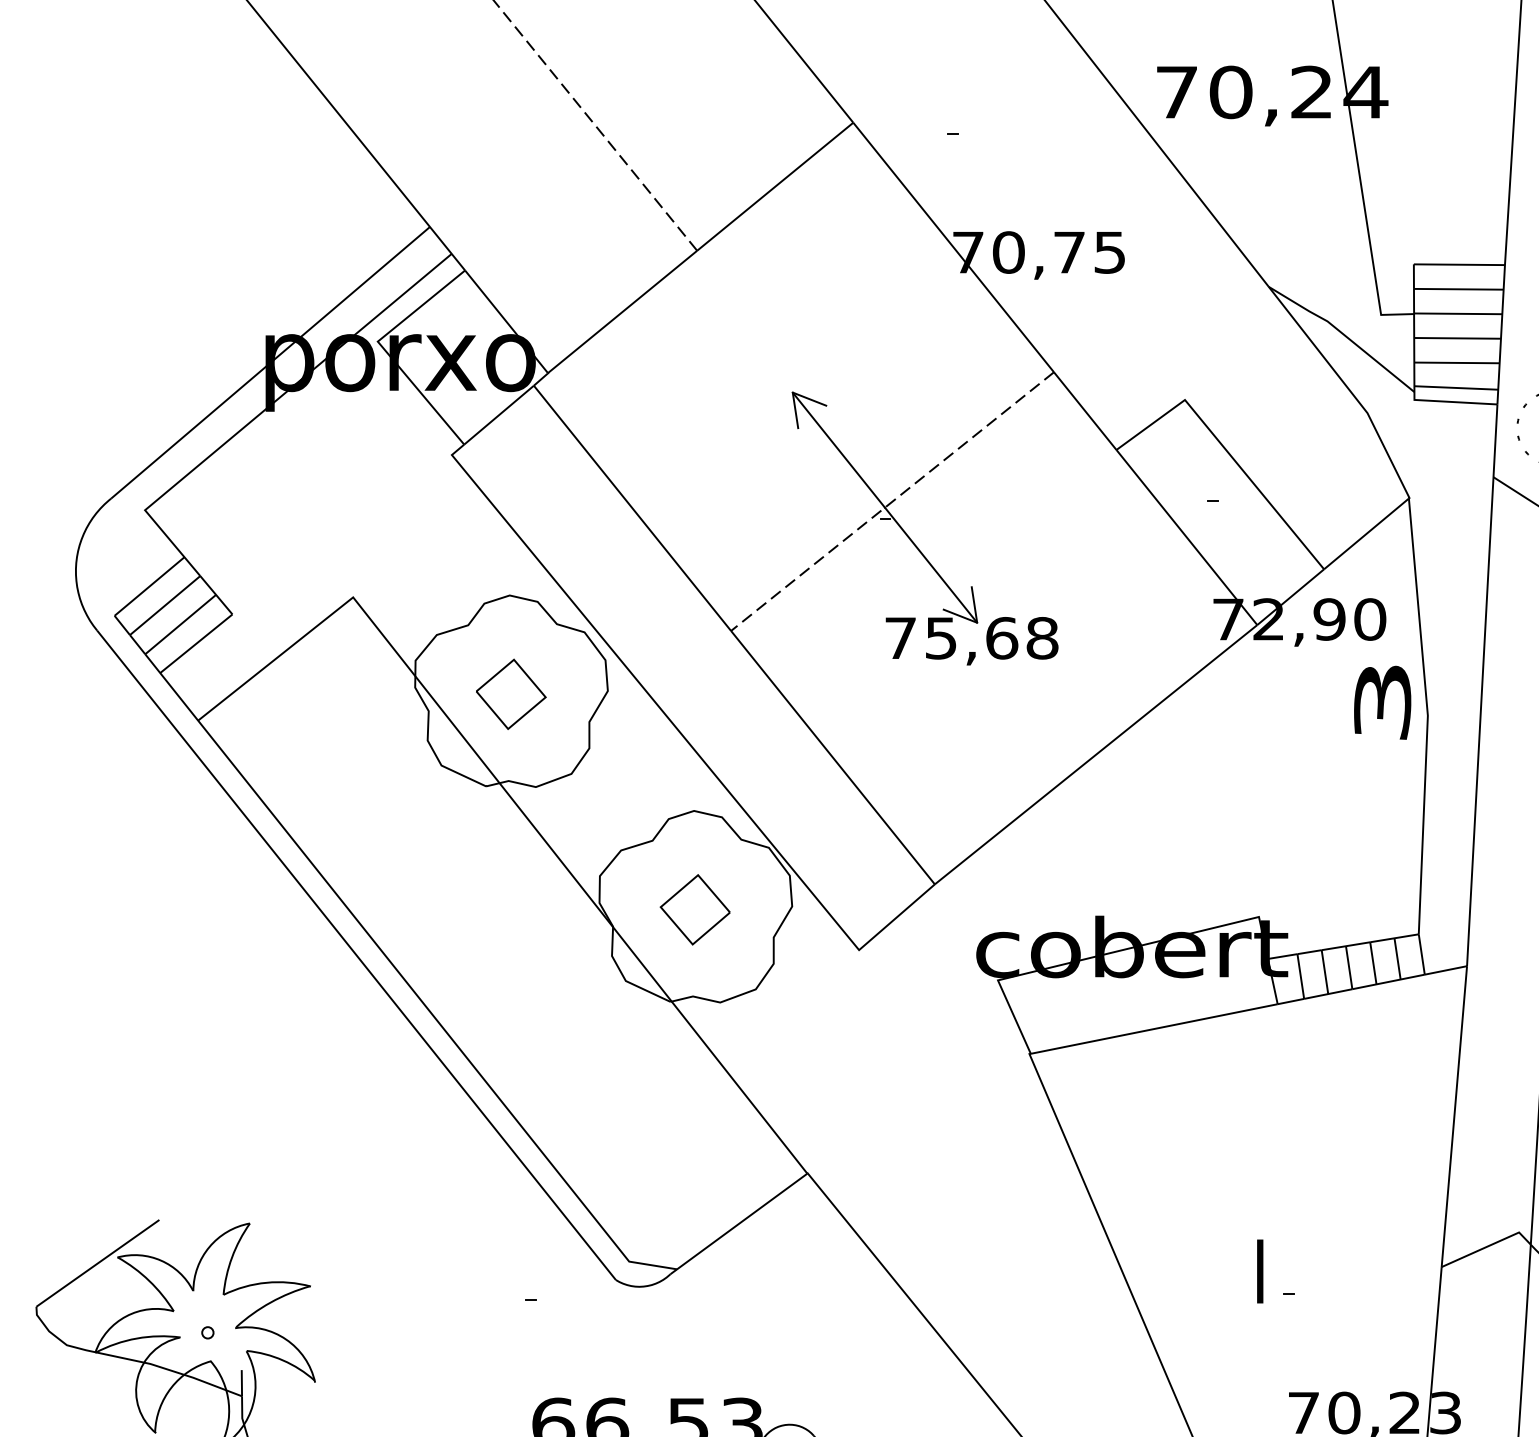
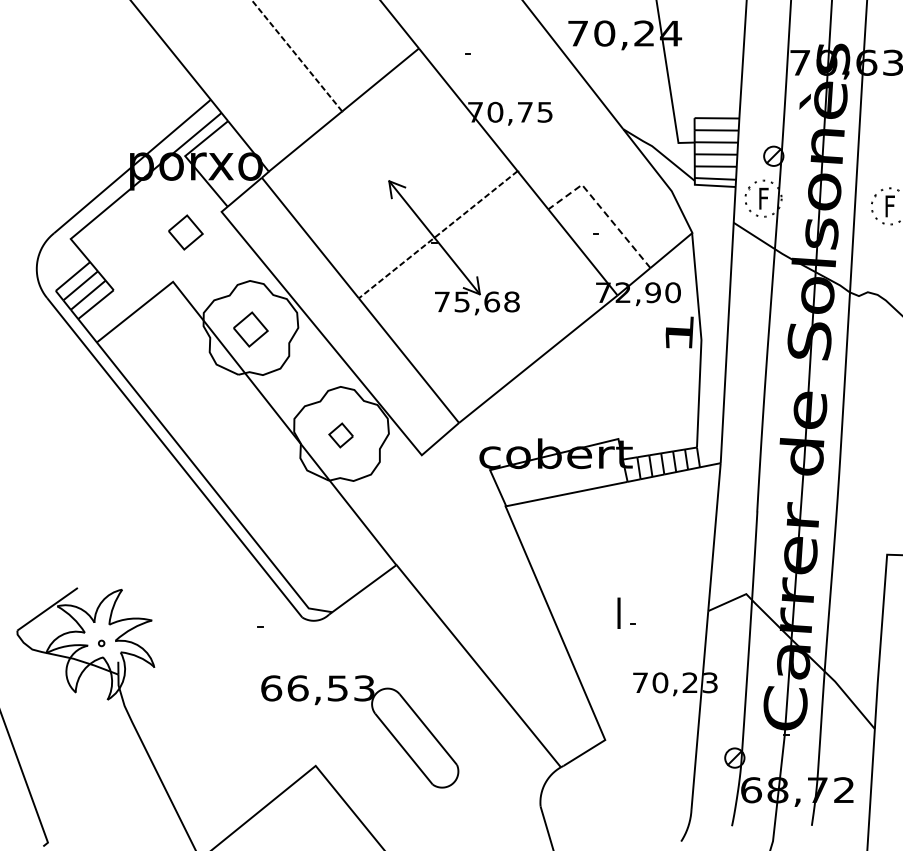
line: (1226, 450) -> (602, 209), solid -> dashed
part: (378, 496) -> (185, 232), added
text: (1383, 702) -> (679, 333), 3 -> 1
part: (693, 909) -> (340, 435), size x0.7

